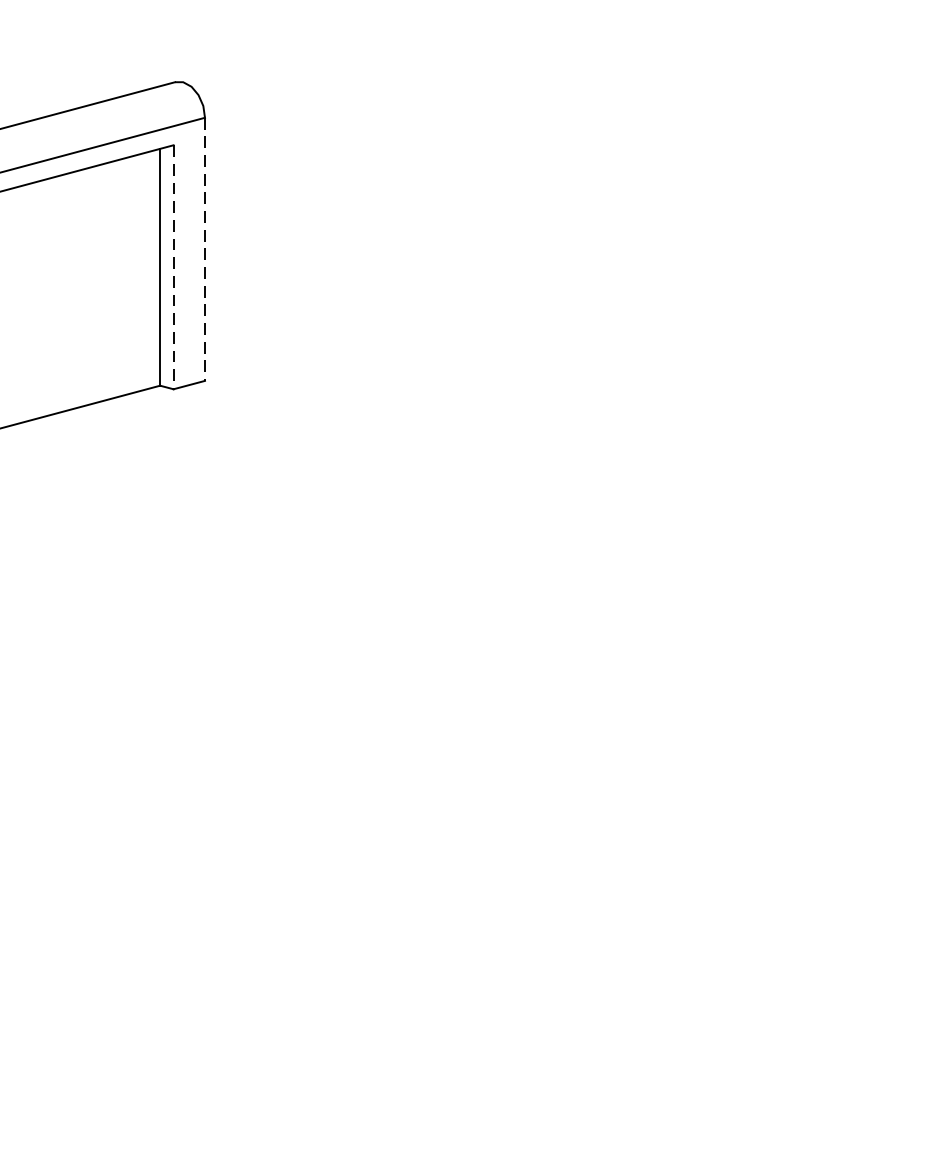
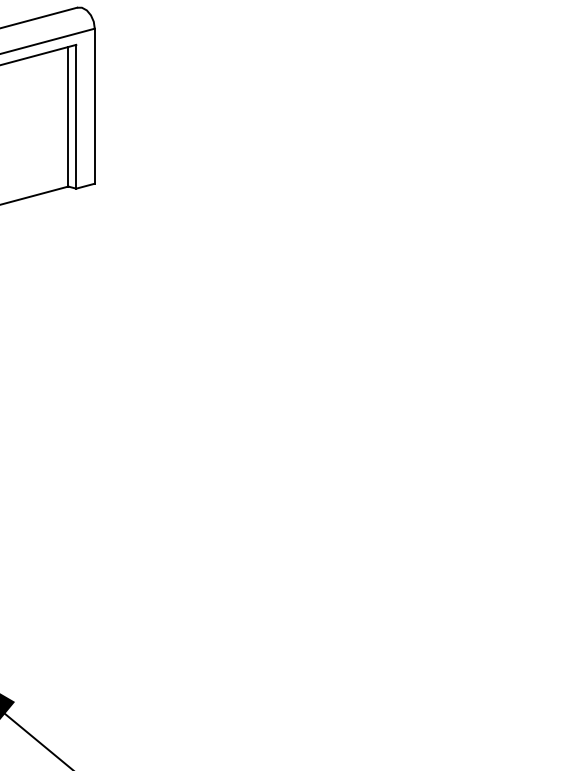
line: (204, 249) -> (94, 106), dashed -> solid
line: (173, 266) -> (76, 116), dashed -> solid

